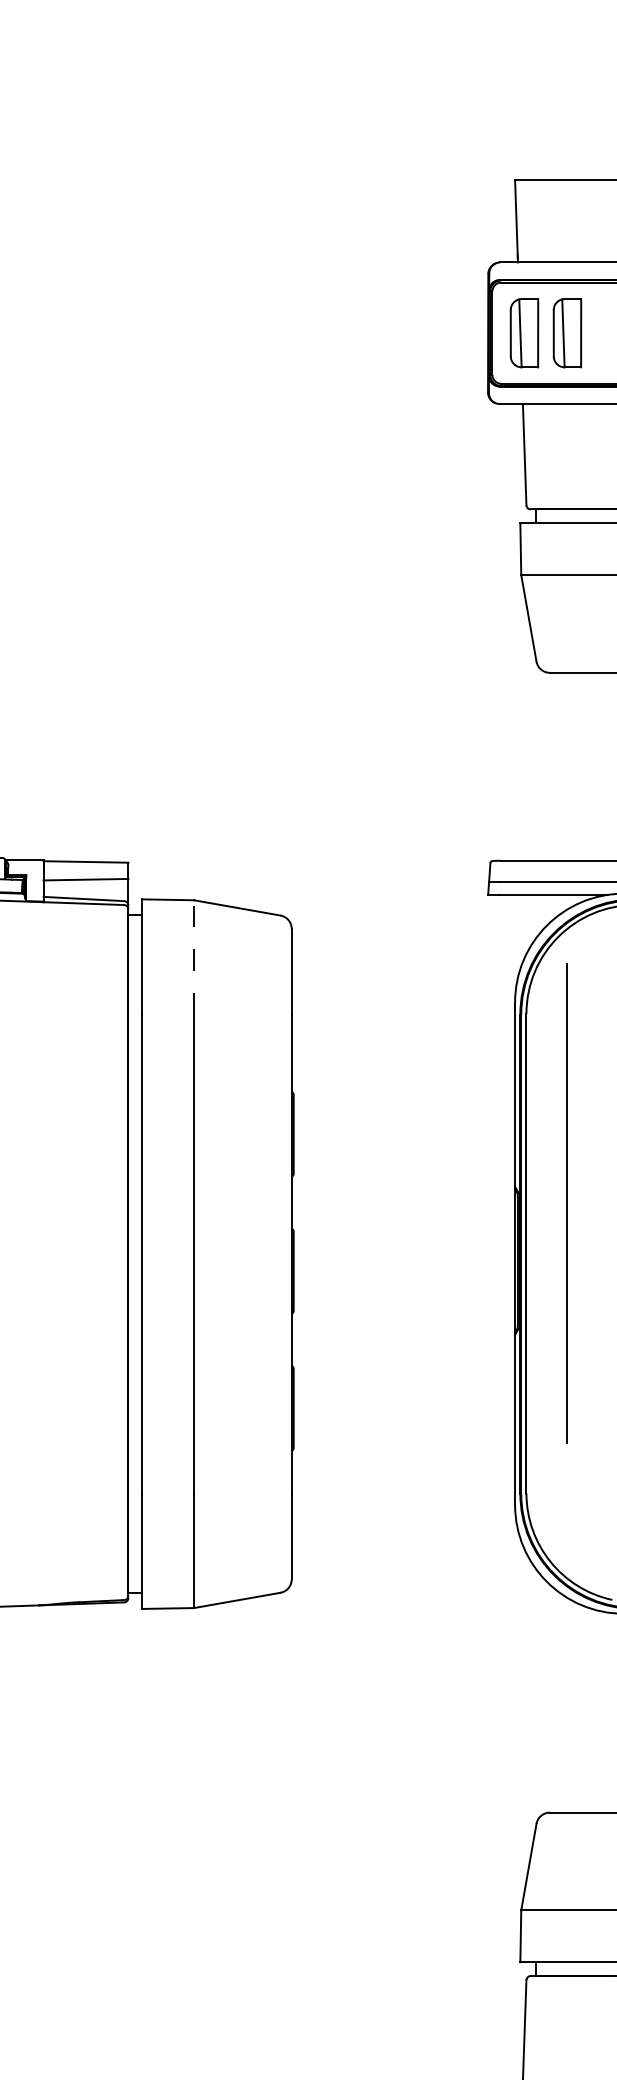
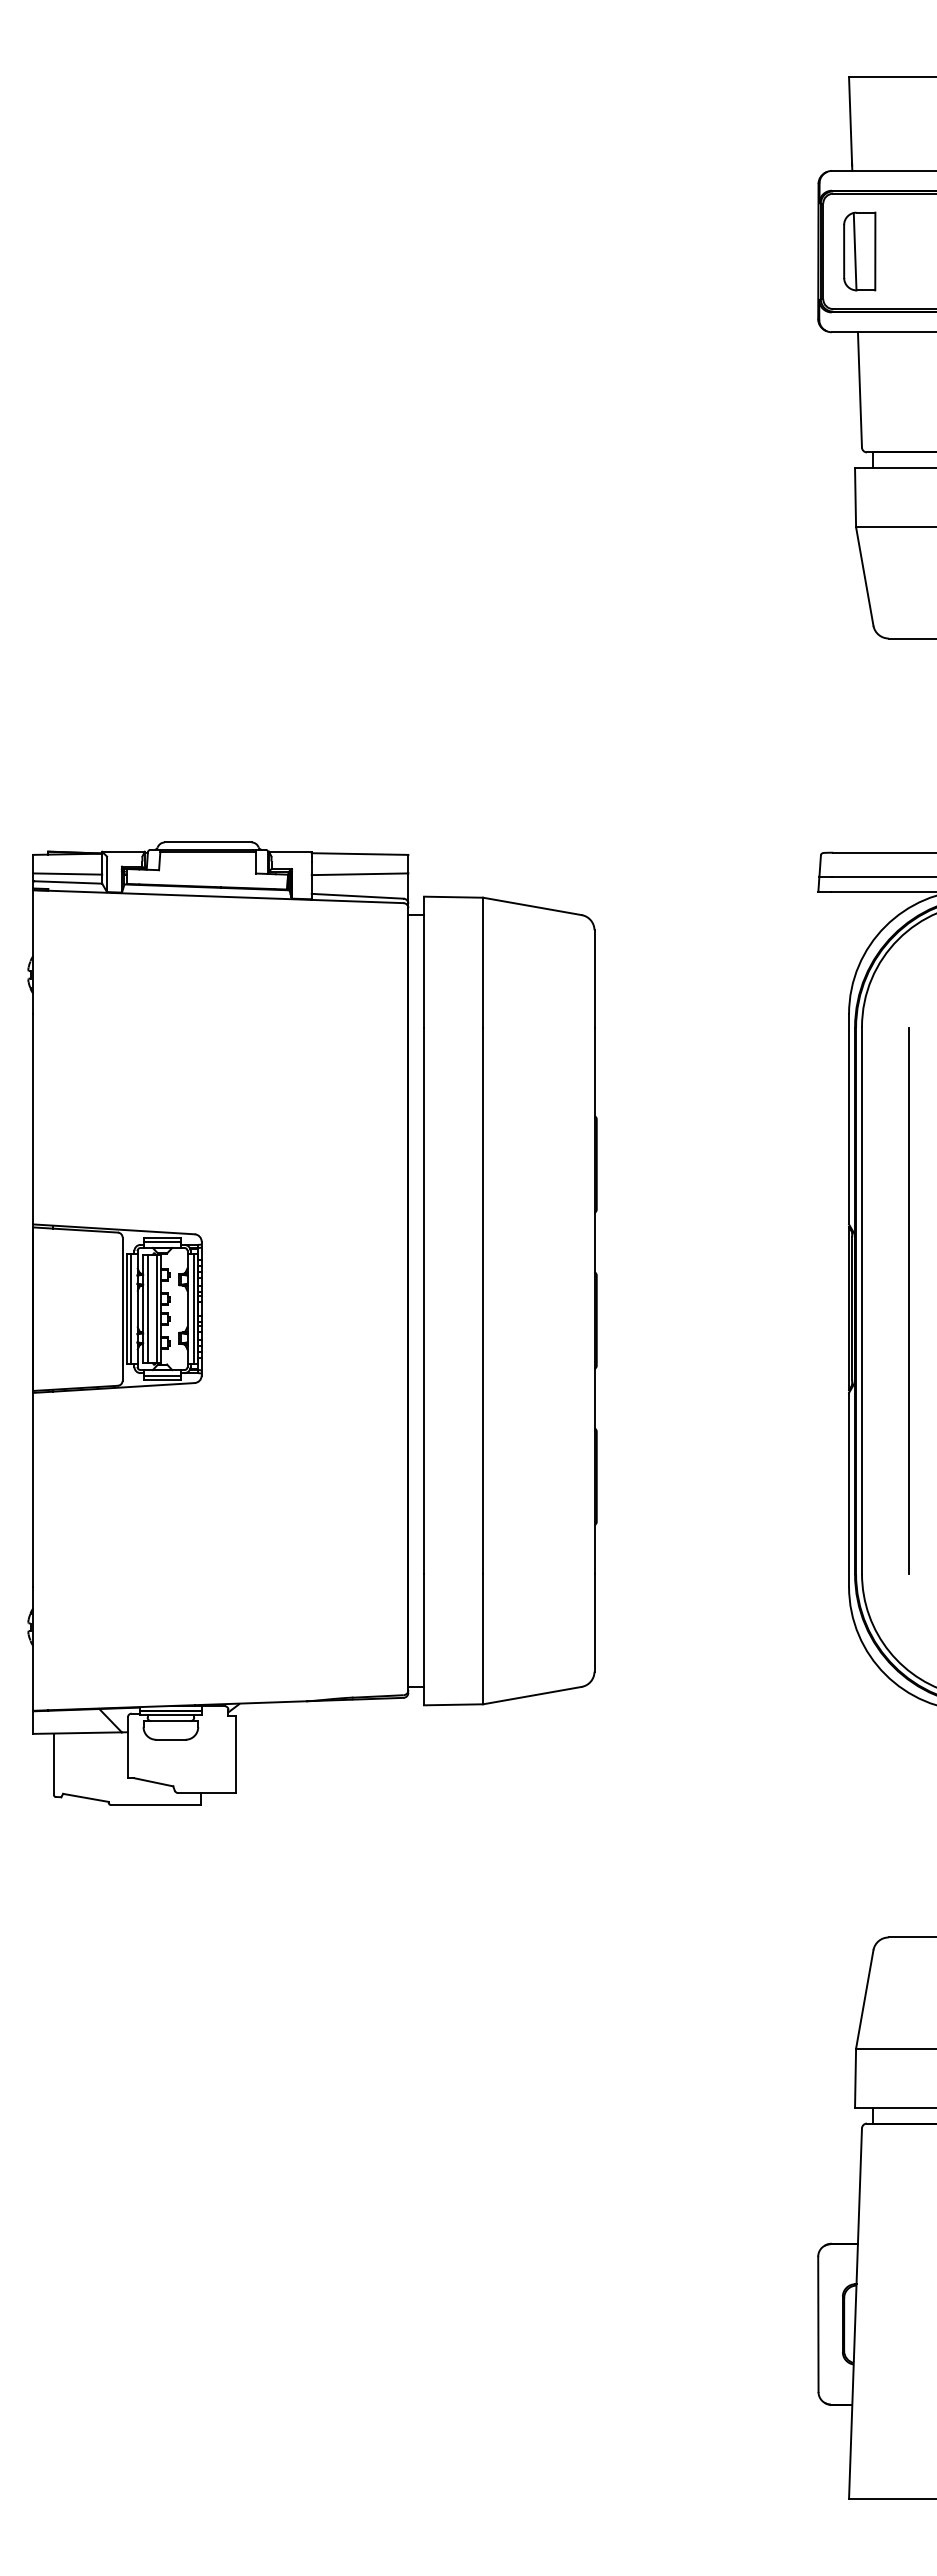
part: (567, 333) -> (908, 251), removed
line: (194, 957) -> (483, 962), dashed -> solid
line: (567, 1202) -> (908, 1300), moved

